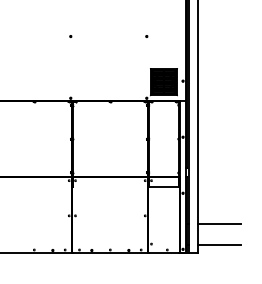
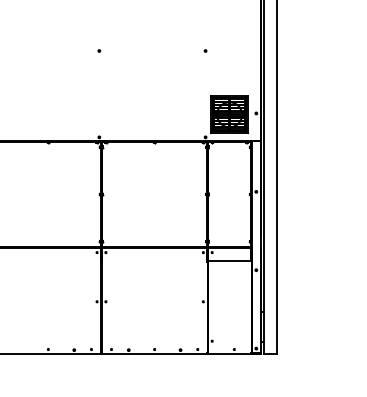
line: (218, 223) -> (306, 312), removed
line: (218, 244) -> (306, 342), removed

